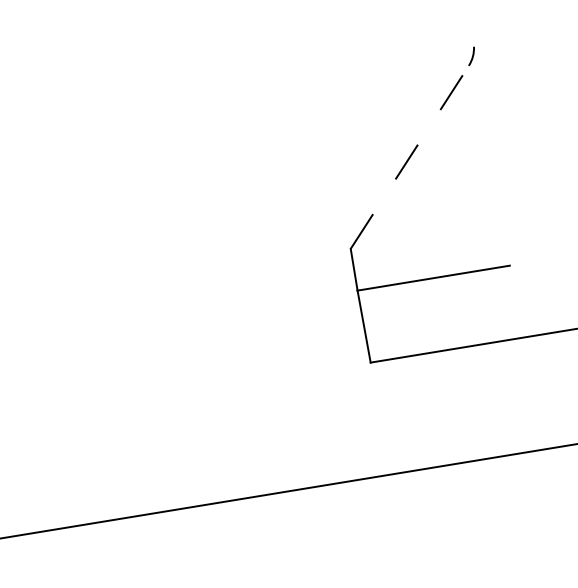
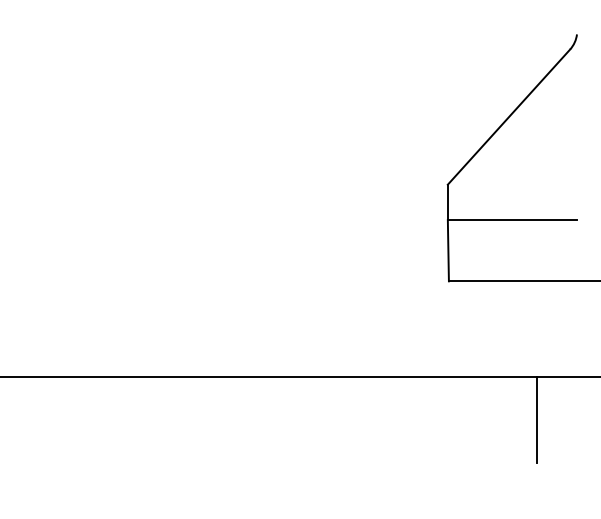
line: (410, 156) -> (509, 116), dashed -> solid
line: (501, 508) -> (537, 419), added

